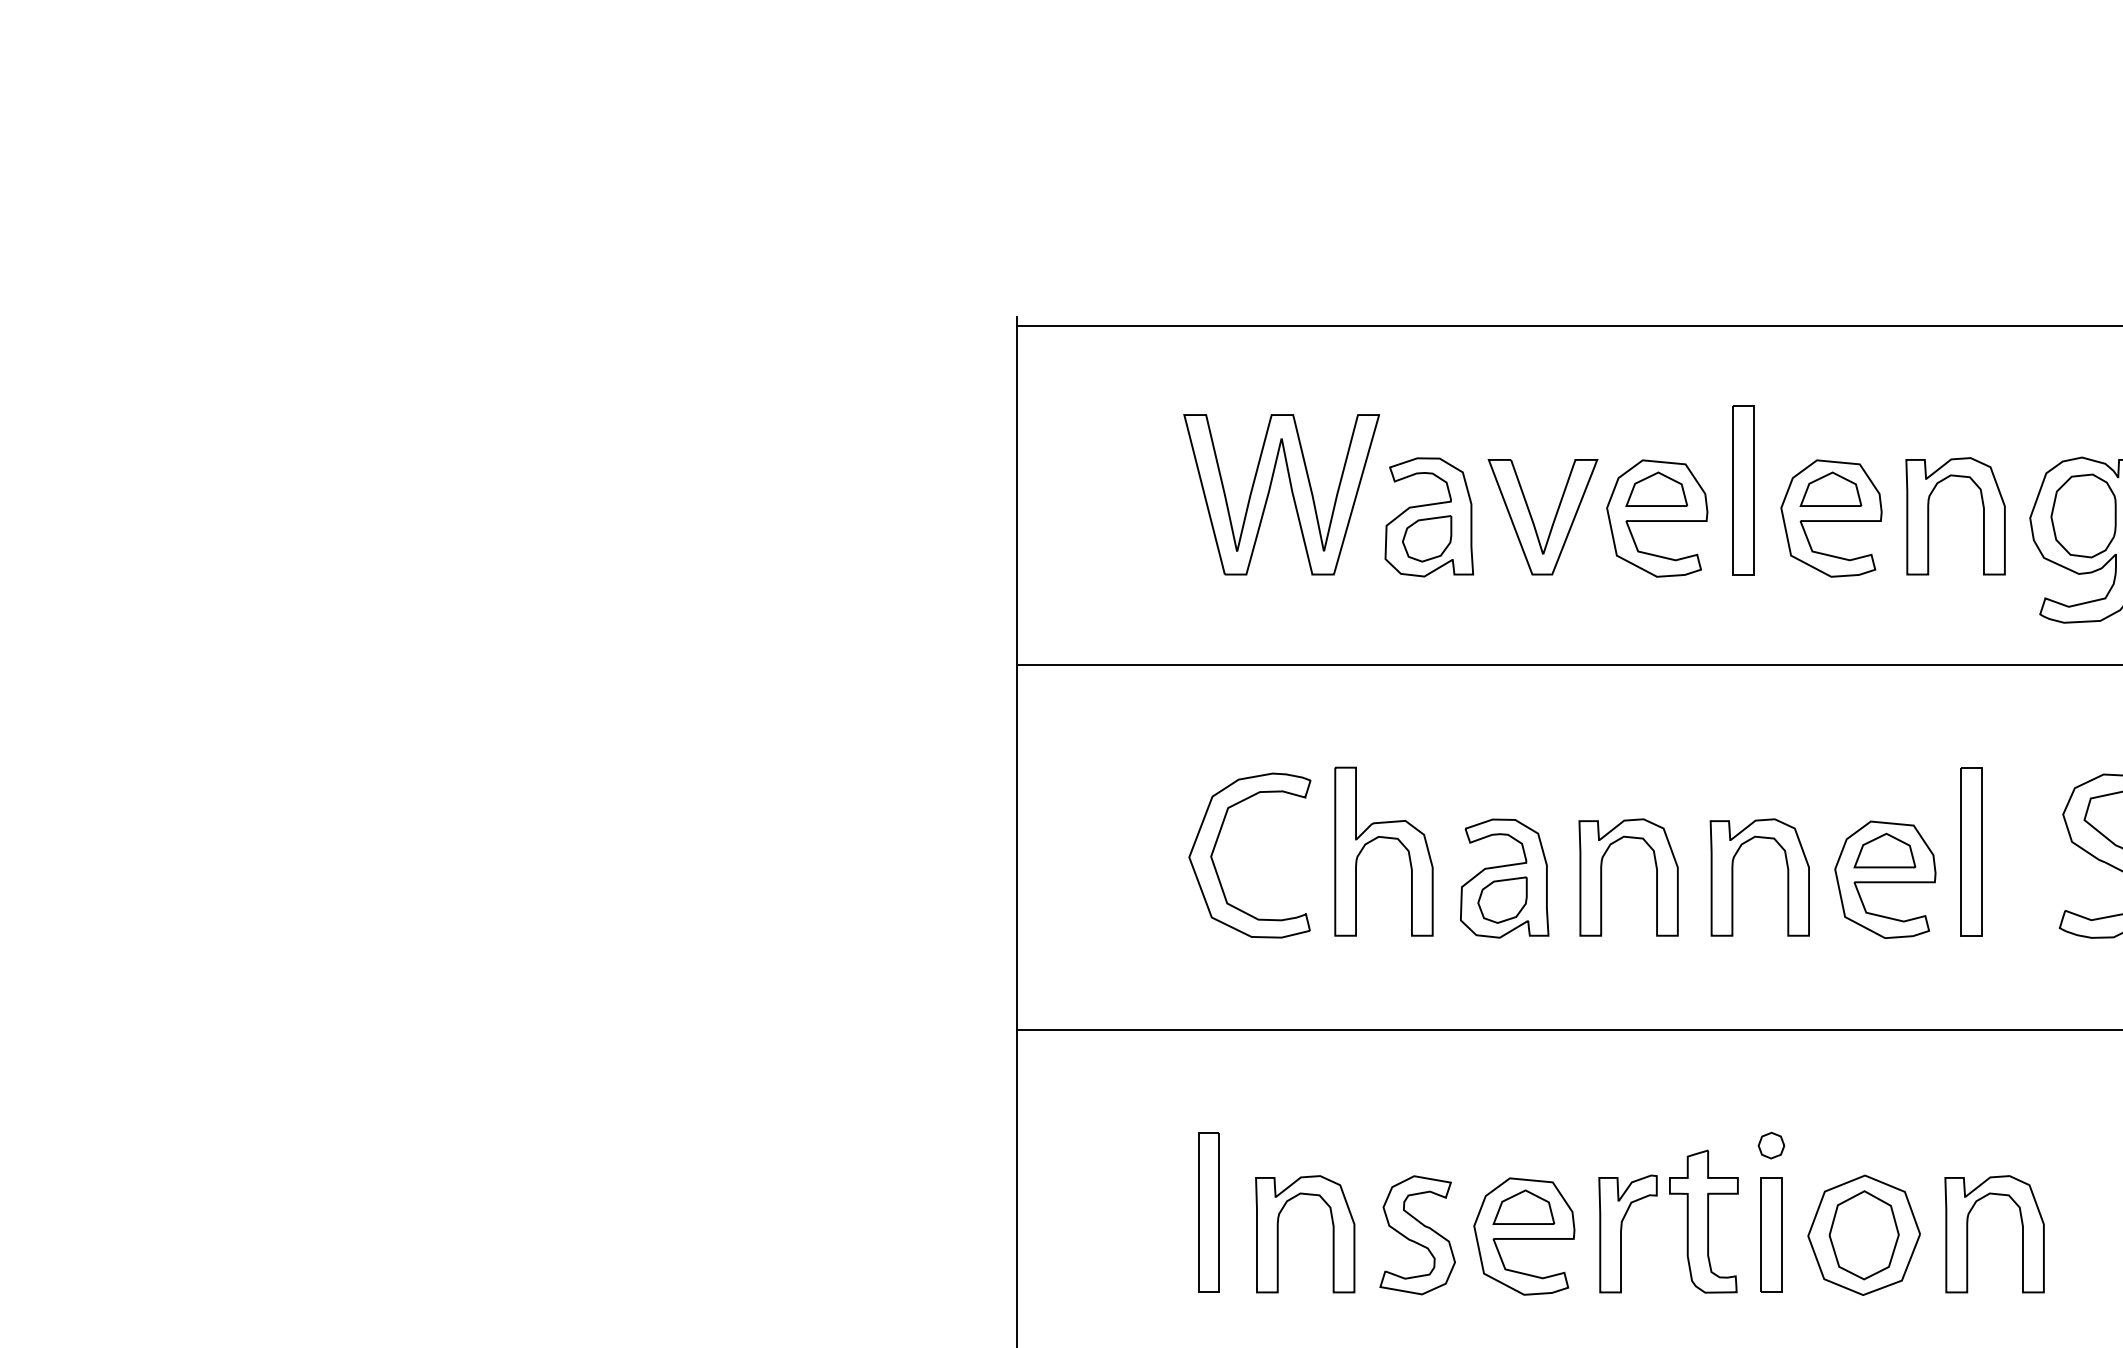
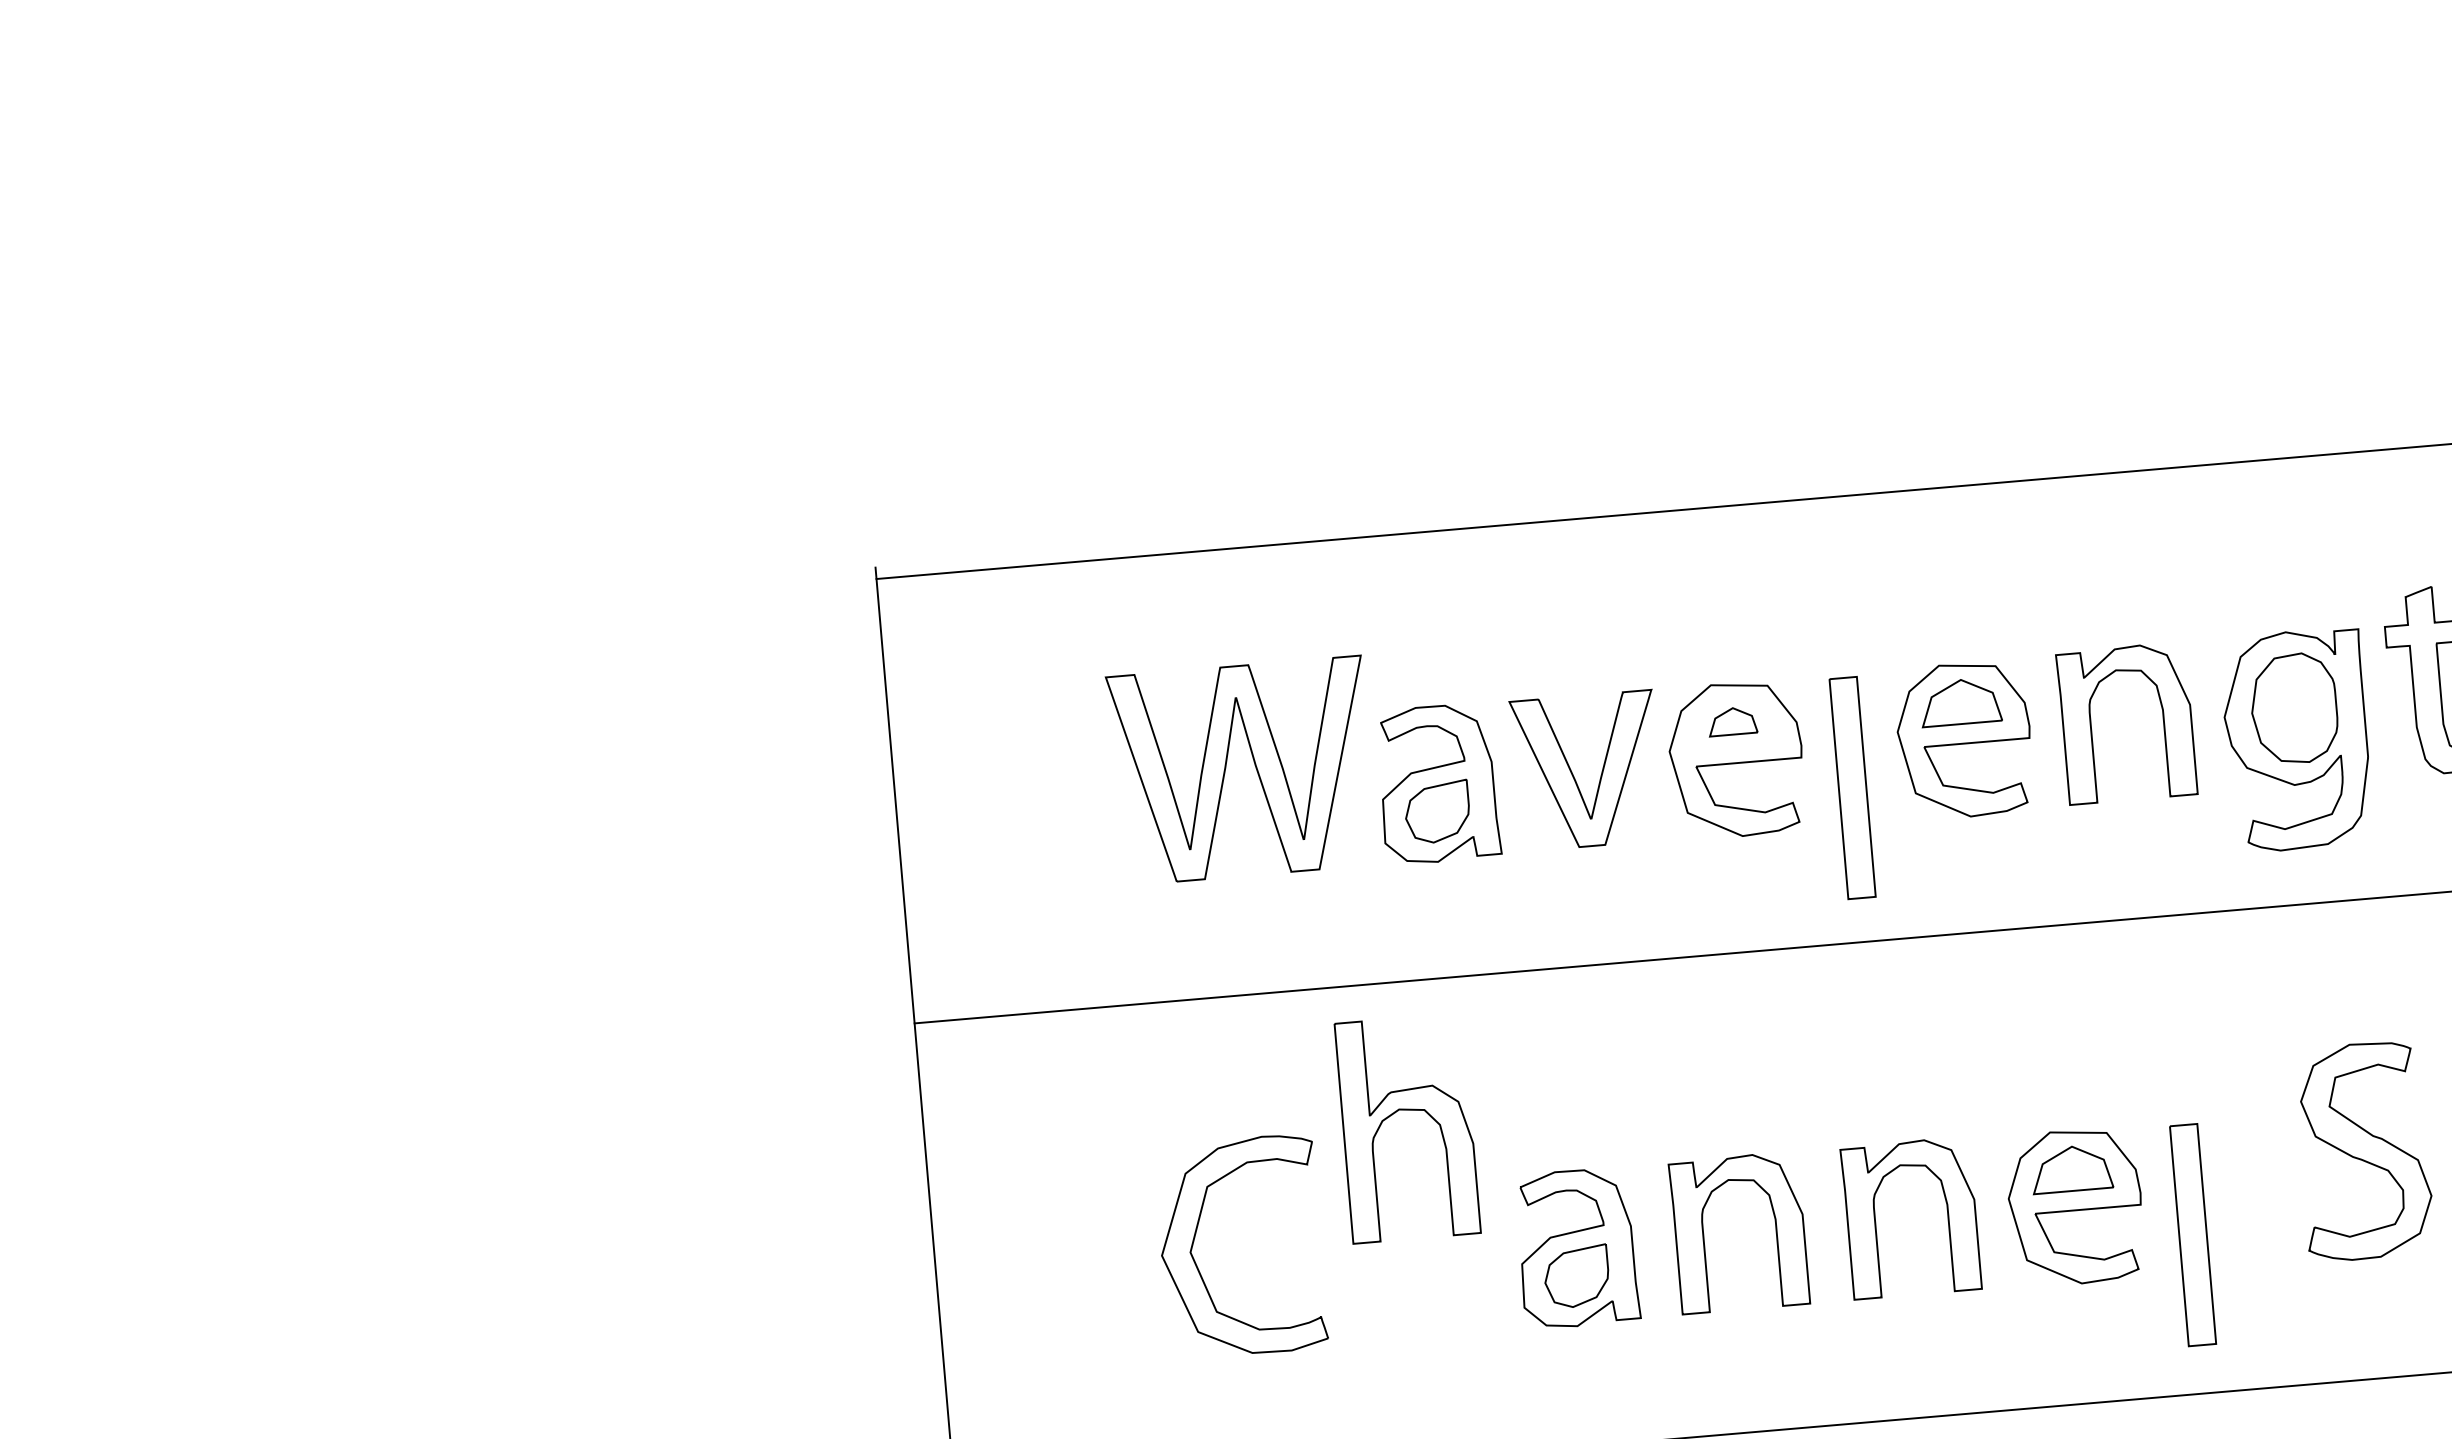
part: (1656, 488) -> (1732, 720), size x0.6
part: (1743, 490) -> (1852, 788), moved
part: (1383, 838) -> (1405, 1111), moved
part: (1971, 851) -> (2192, 1234), moved

